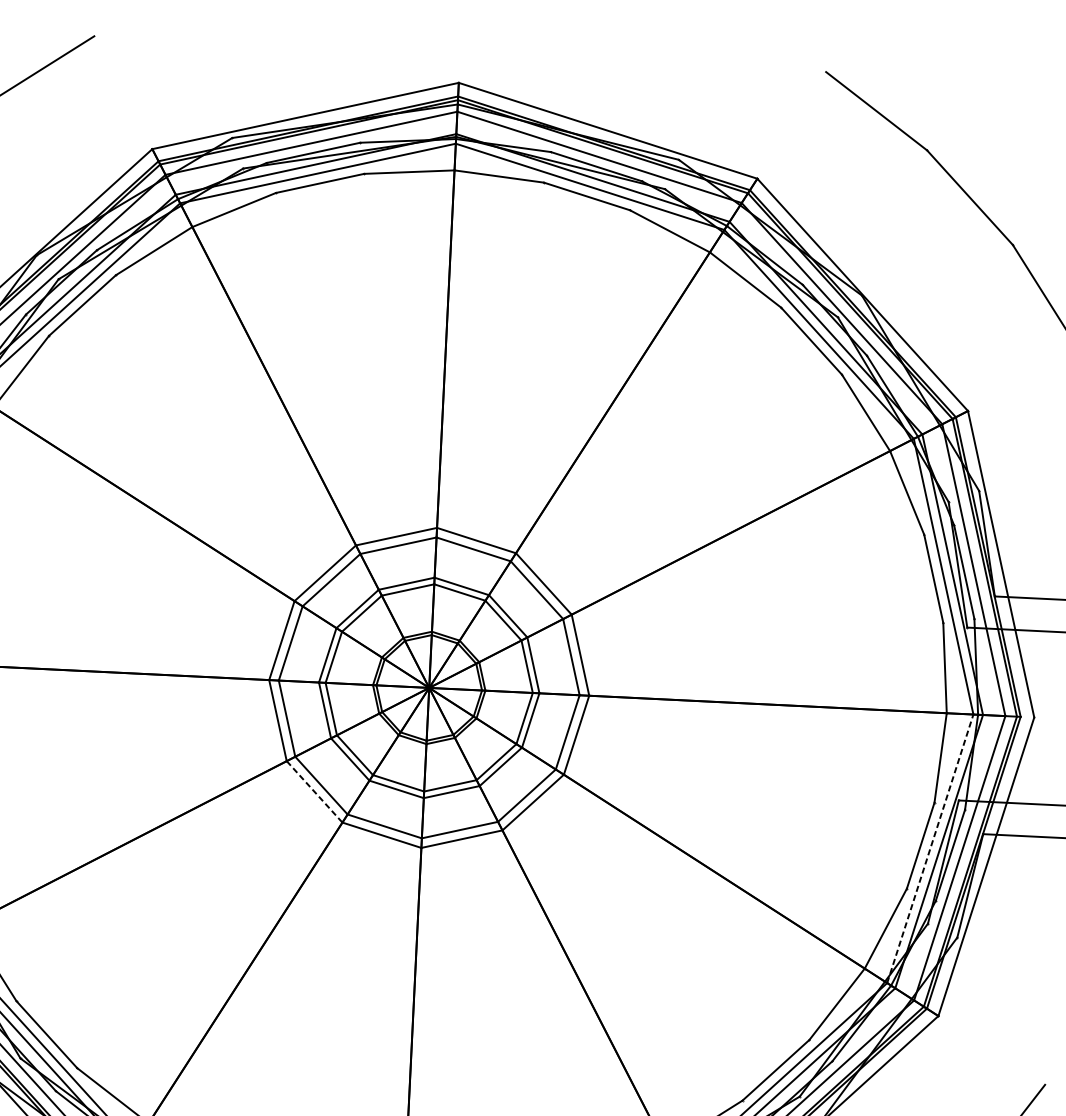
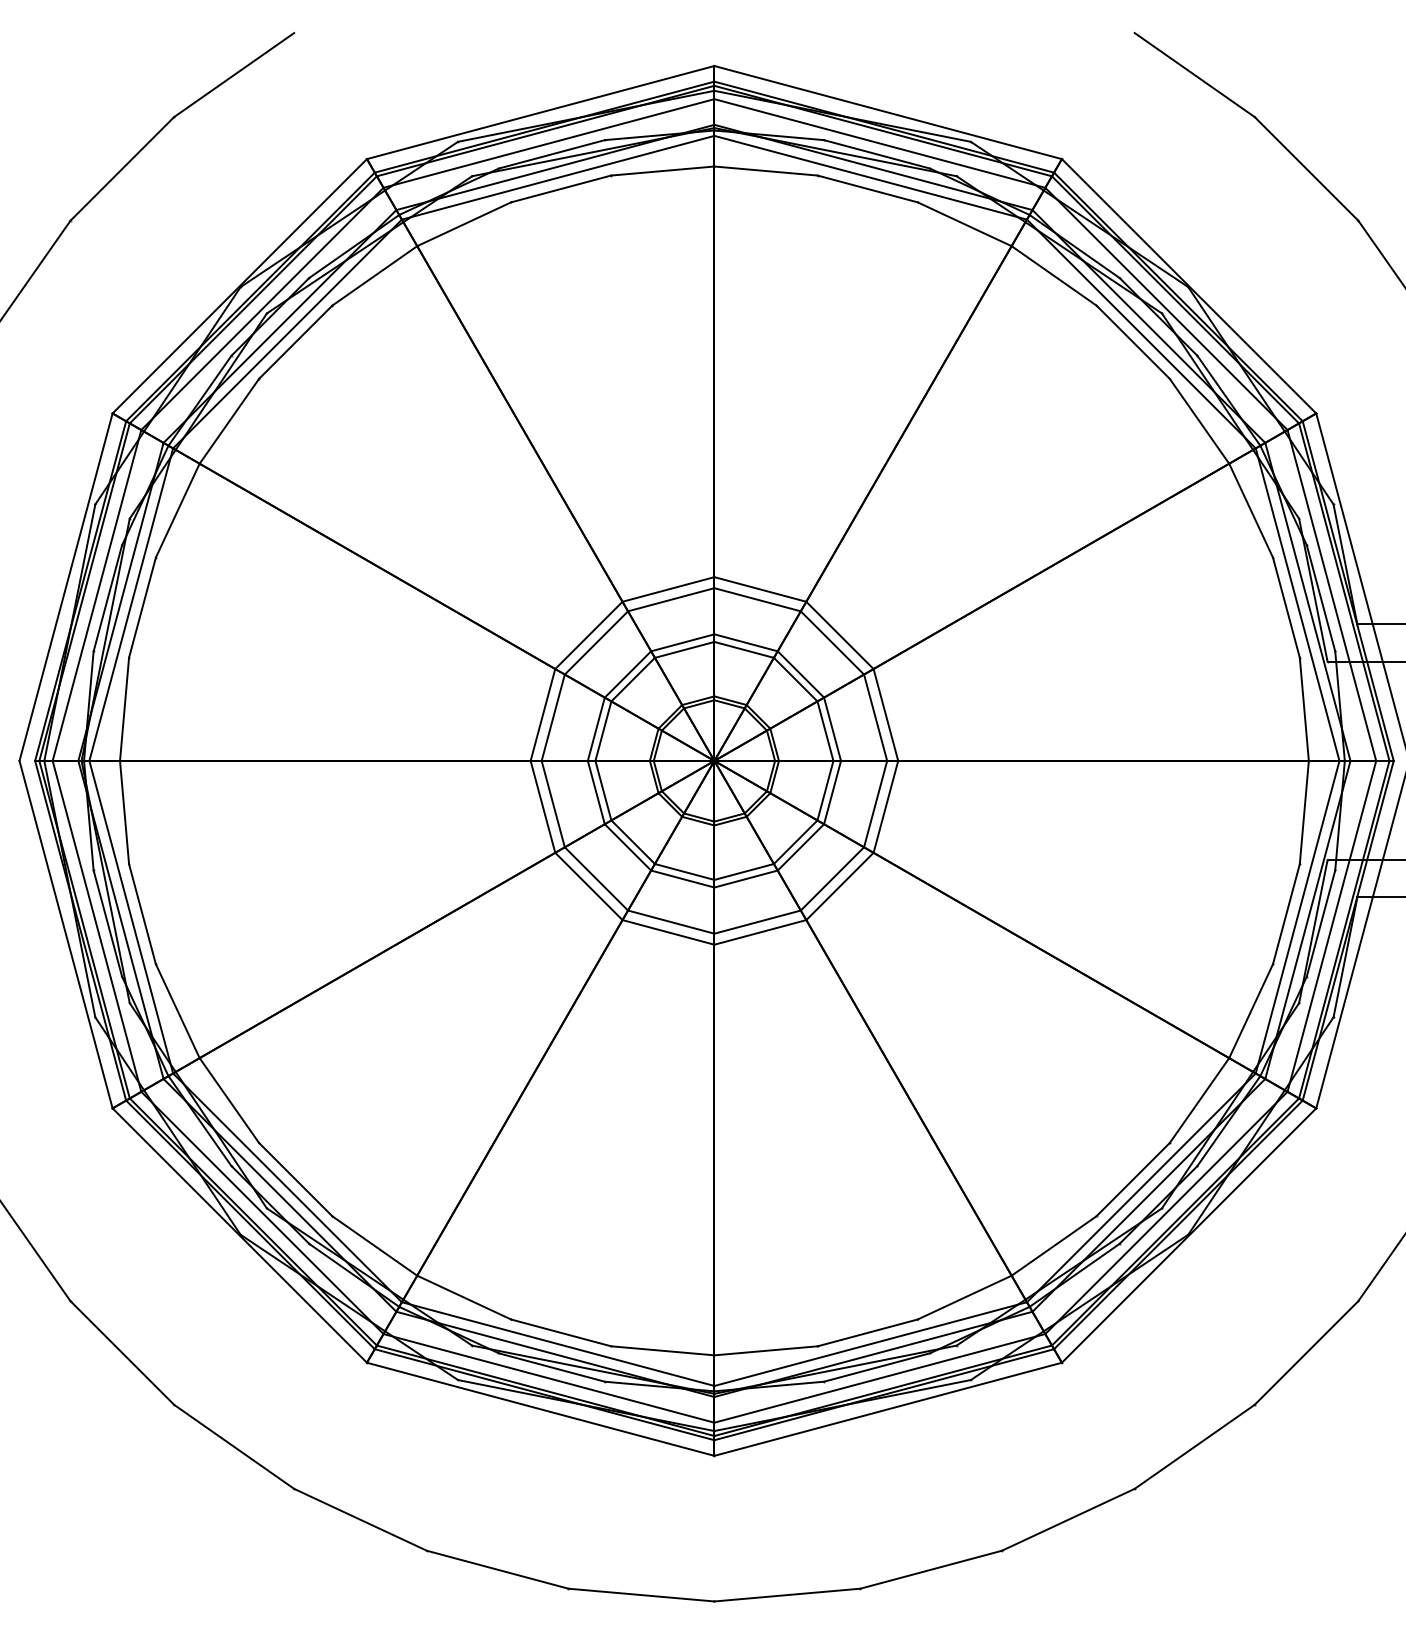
line: (314, 791) -> (588, 886), dashed -> solid
line: (930, 849) -> (1297, 917), dashed -> solid

